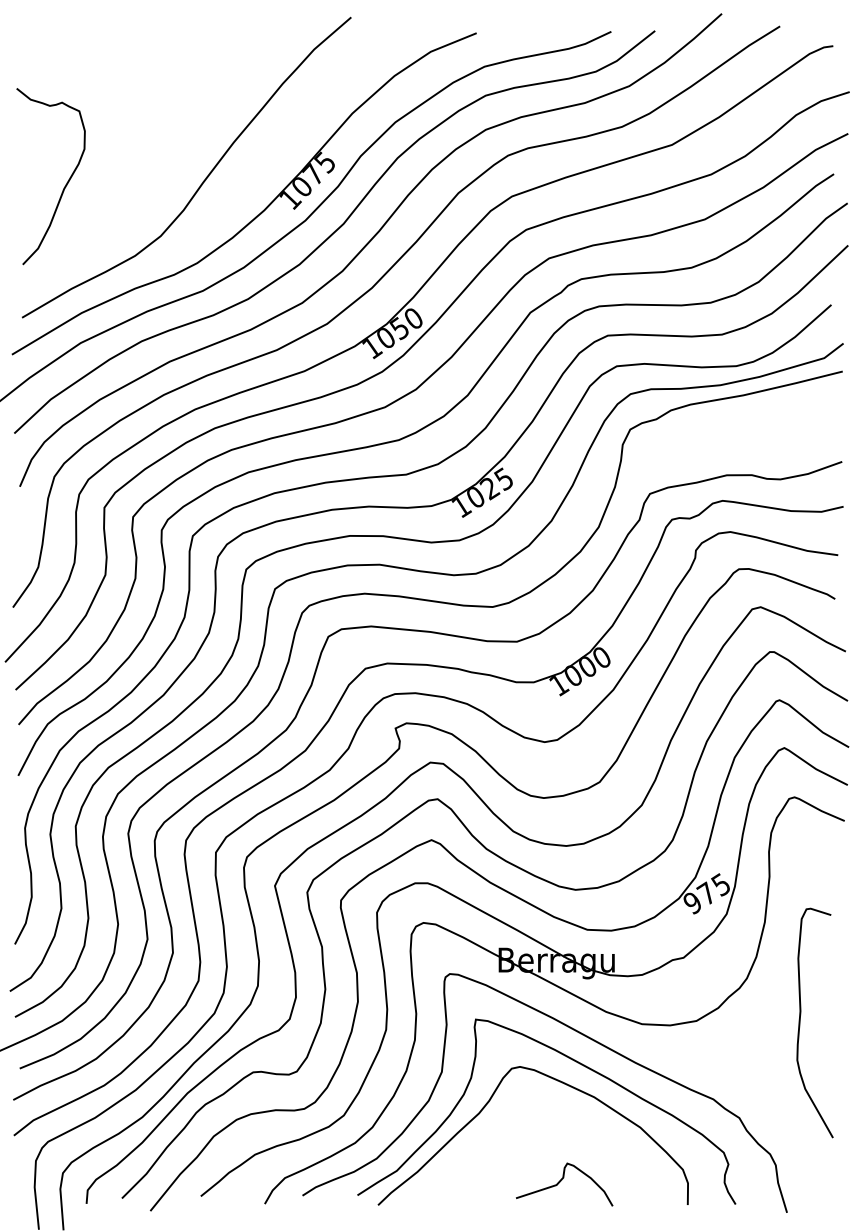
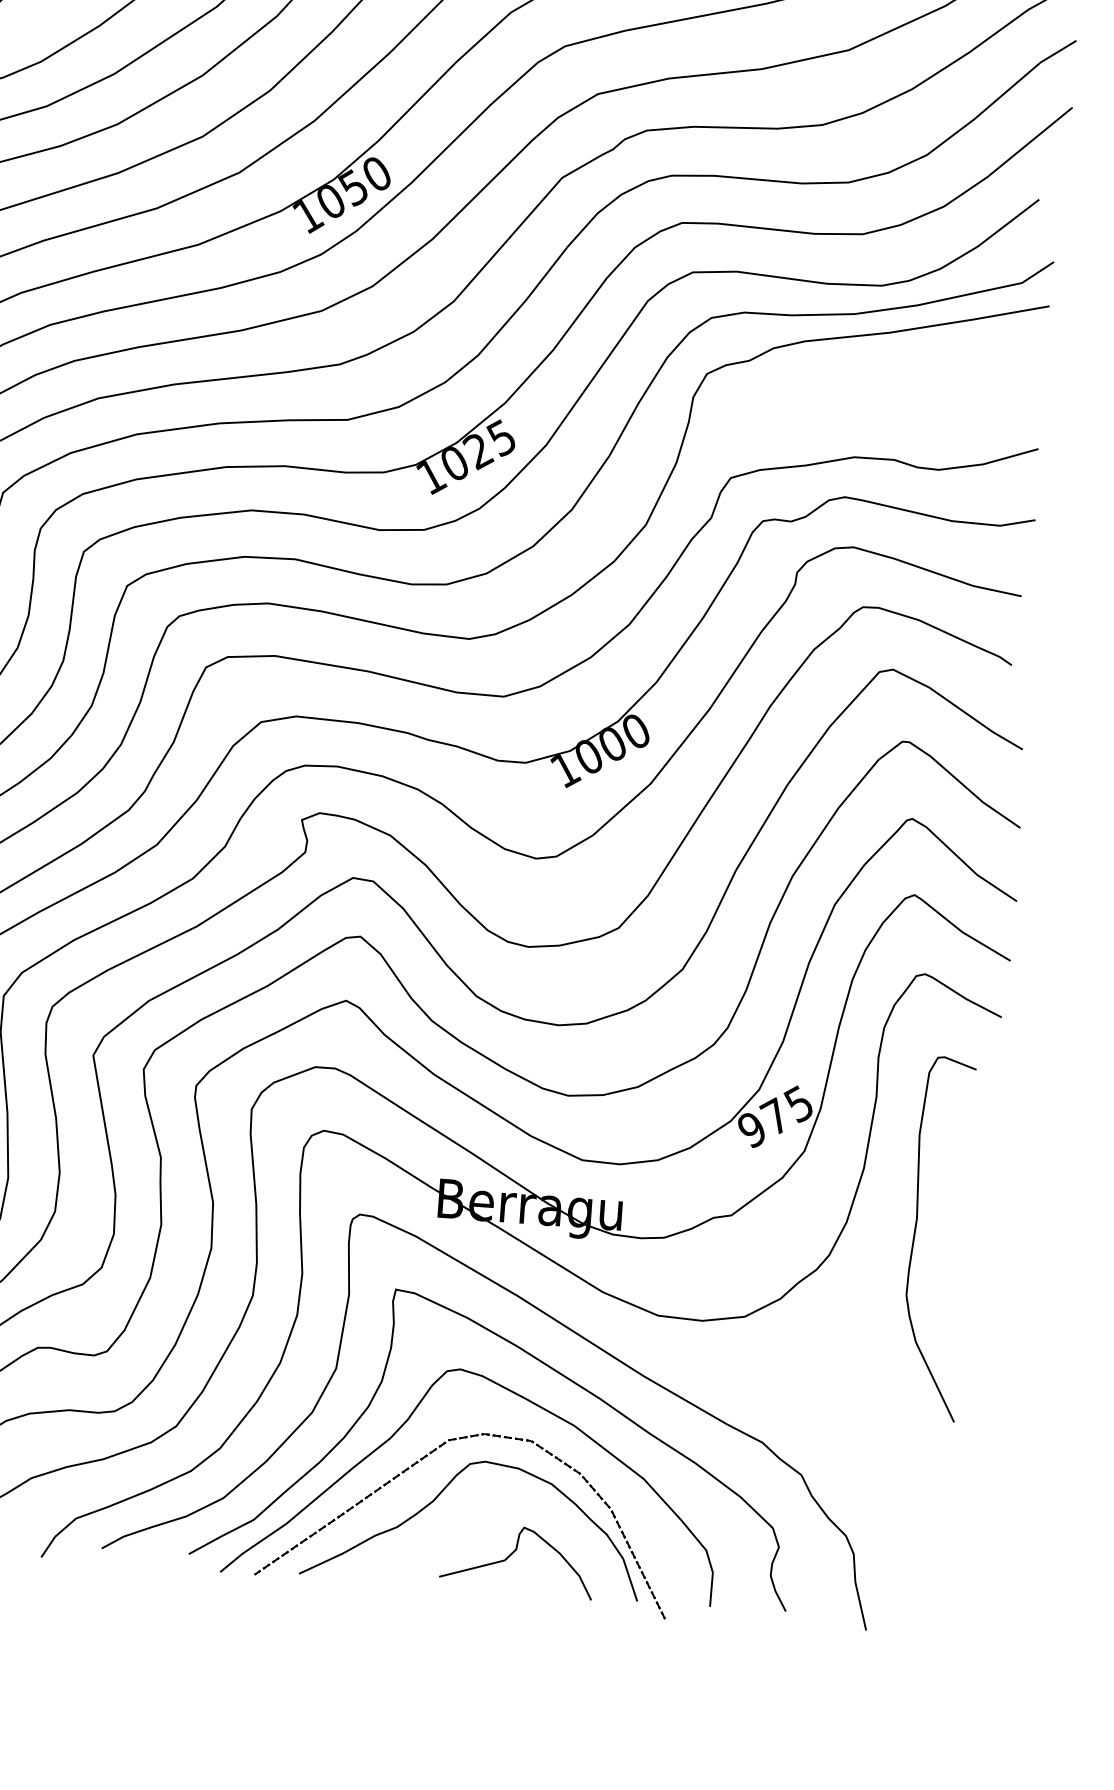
curve: (800, 1022) -> (915, 1236), moved
part: (512, 1148) -> (439, 1497), added

